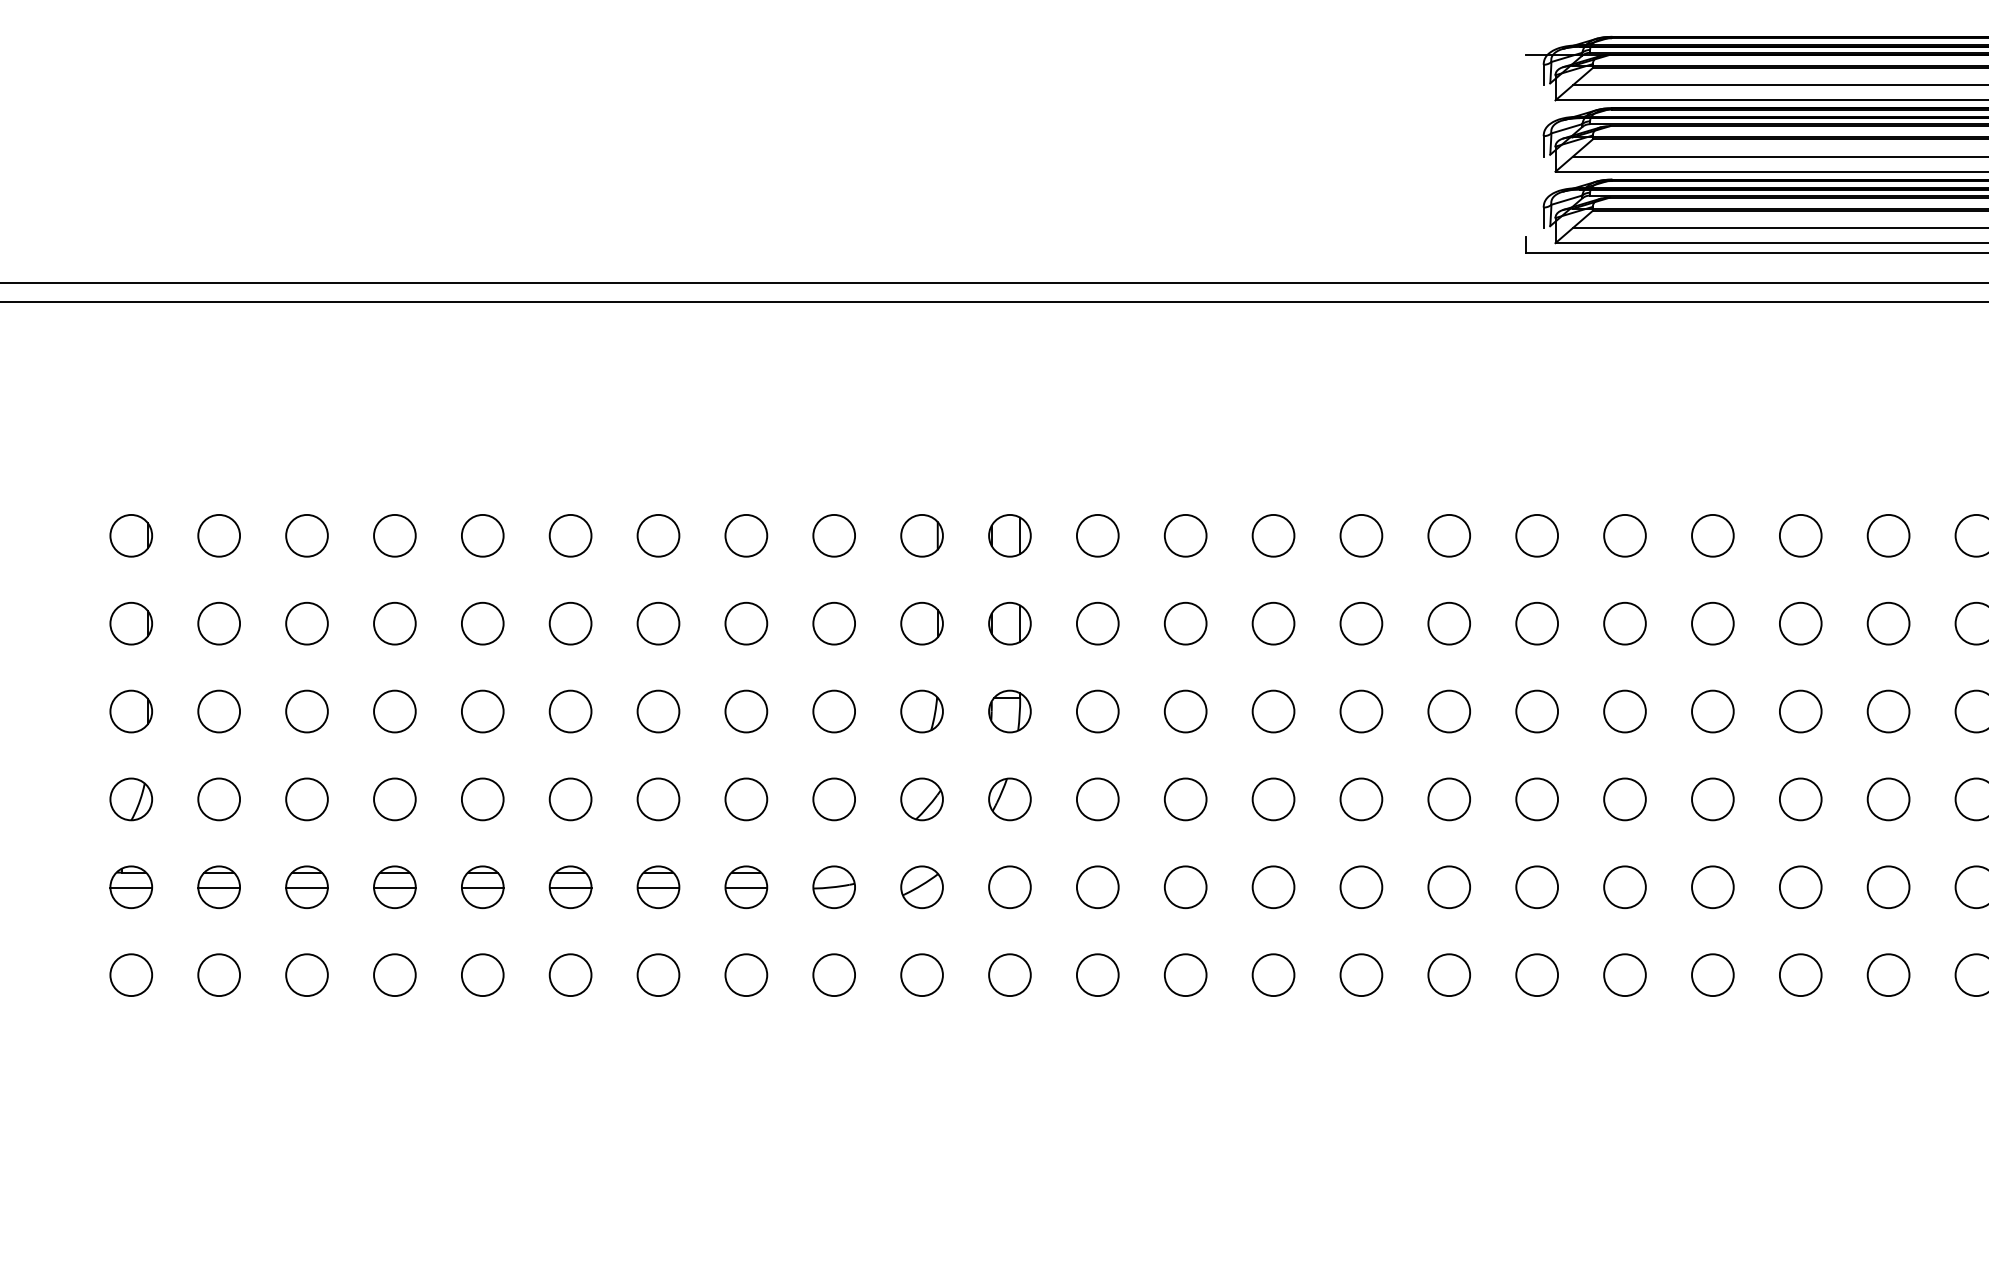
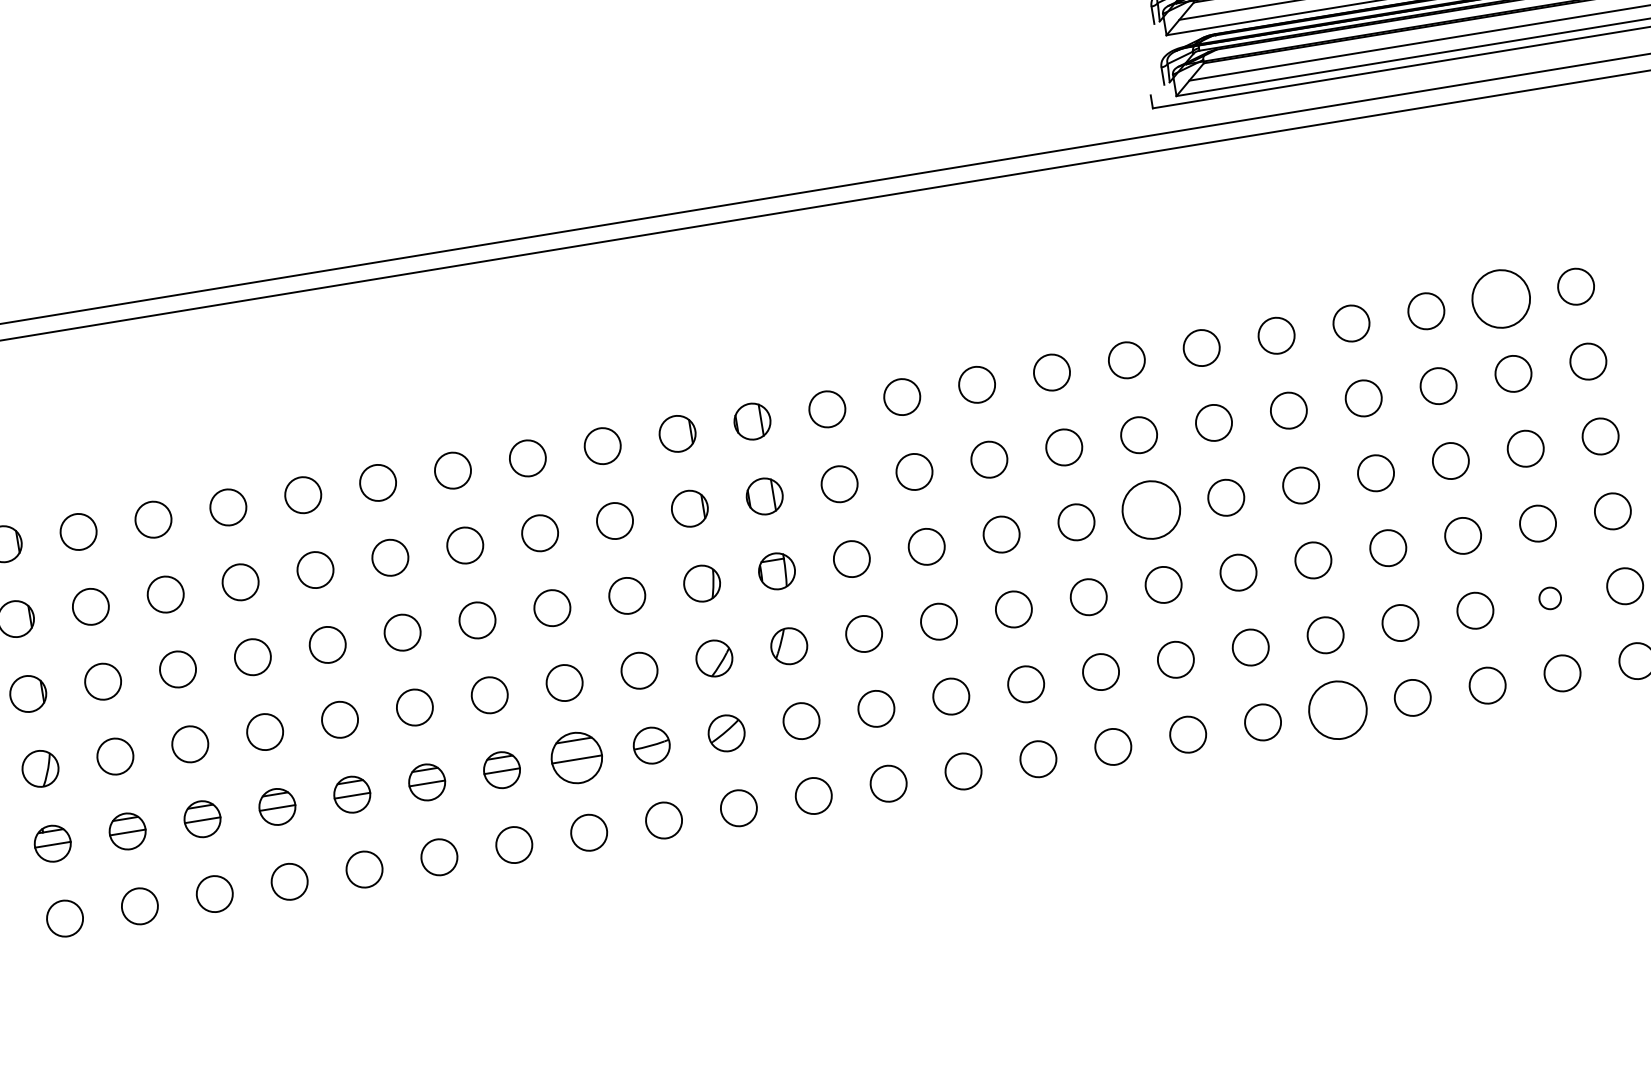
circle: (1888, 535) -> (1501, 298), size x1.6
circle: (1449, 711) -> (1151, 509), size x1.6
part: (746, 886) -> (576, 757), size x1.4
circle: (1888, 886) -> (1550, 597), size x0.6
circle: (1624, 974) -> (1337, 709), size x1.6

